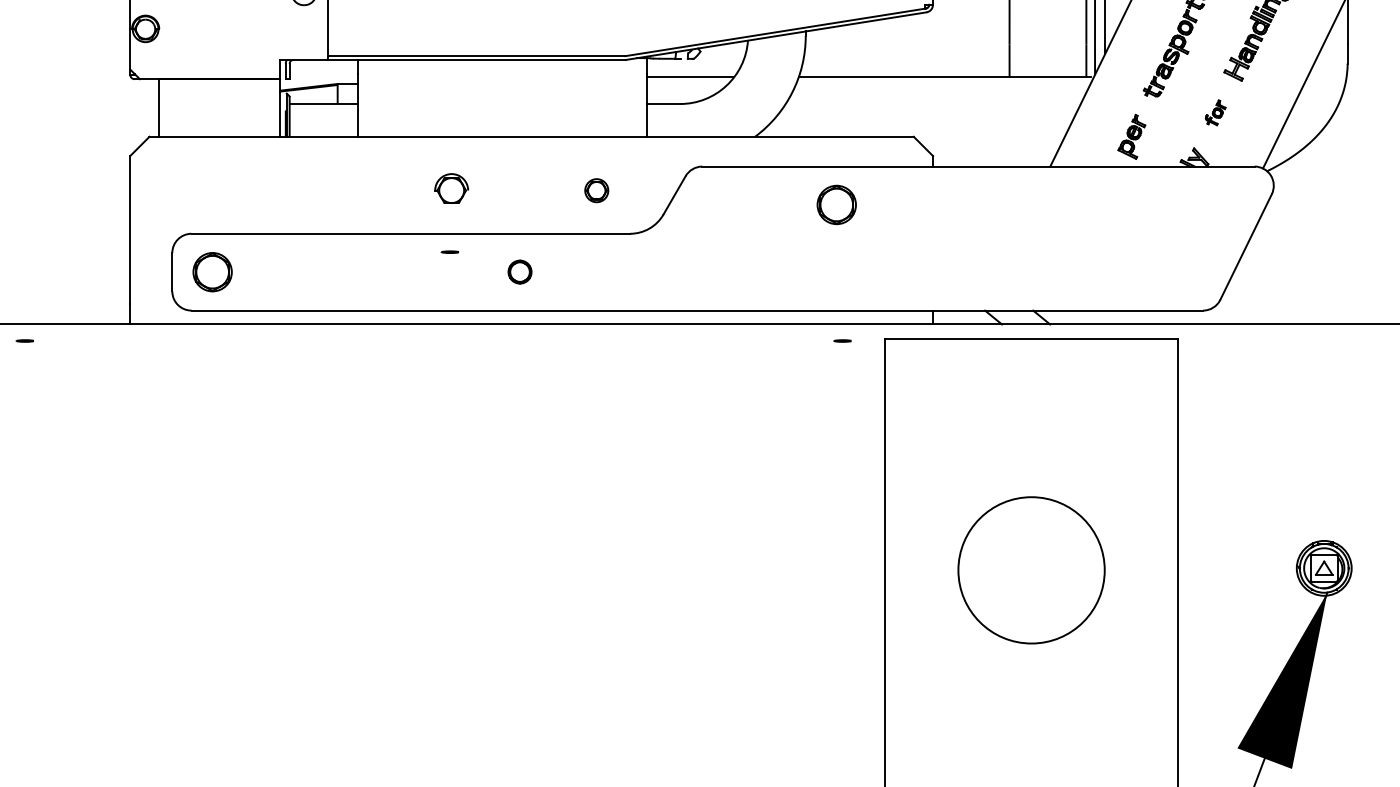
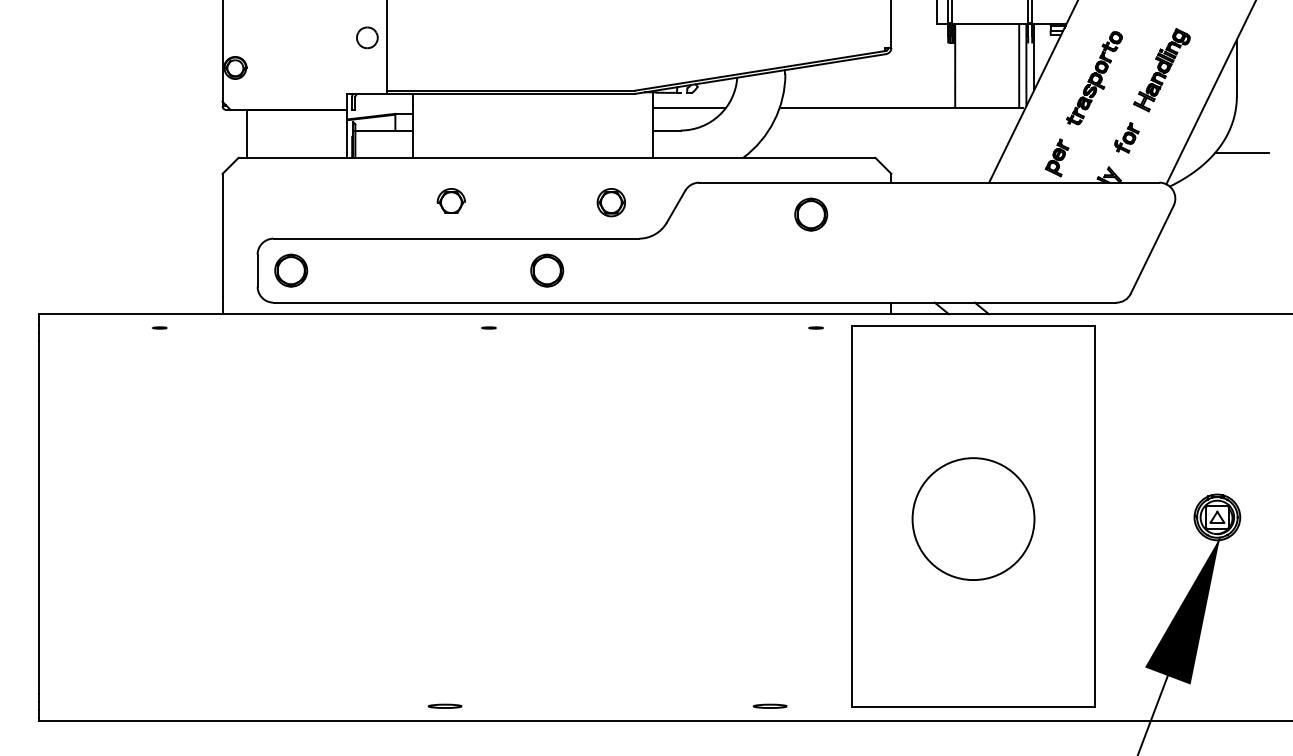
part: (1215, 112) -> (1126, 137), size x1.43
line: (1353, 131) -> (1241, 153), added
part: (450, 187) -> (450, 200), moved
part: (595, 190) -> (610, 202), size x1.43
line: (449, 251) -> (488, 327), moved
part: (520, 271) -> (547, 270), size x1.67
line: (24, 340) -> (159, 327), moved

